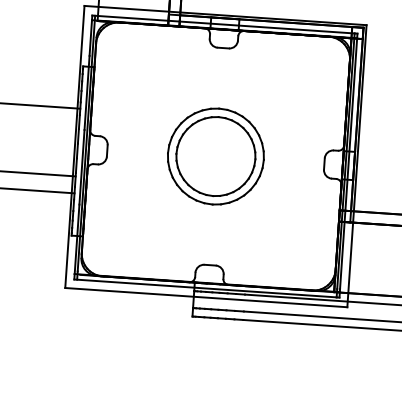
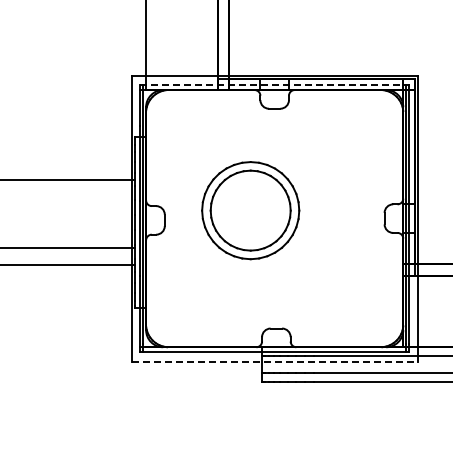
line: (223, 24) -> (273, 84), solid -> dashed
part: (215, 156) -> (250, 210), moved
line: (206, 297) -> (274, 361), solid -> dashed

